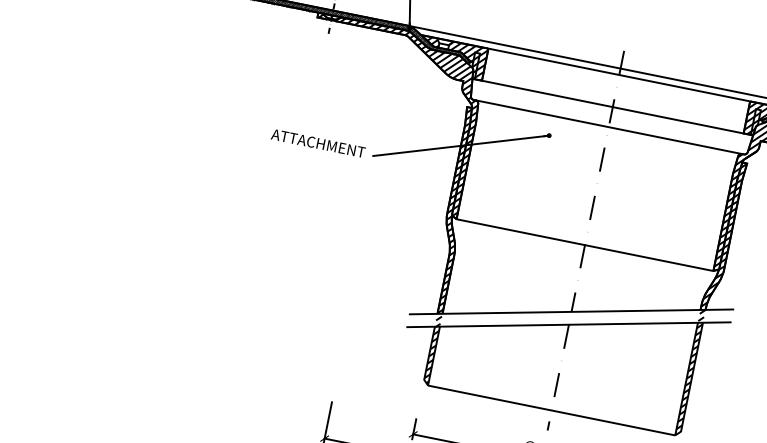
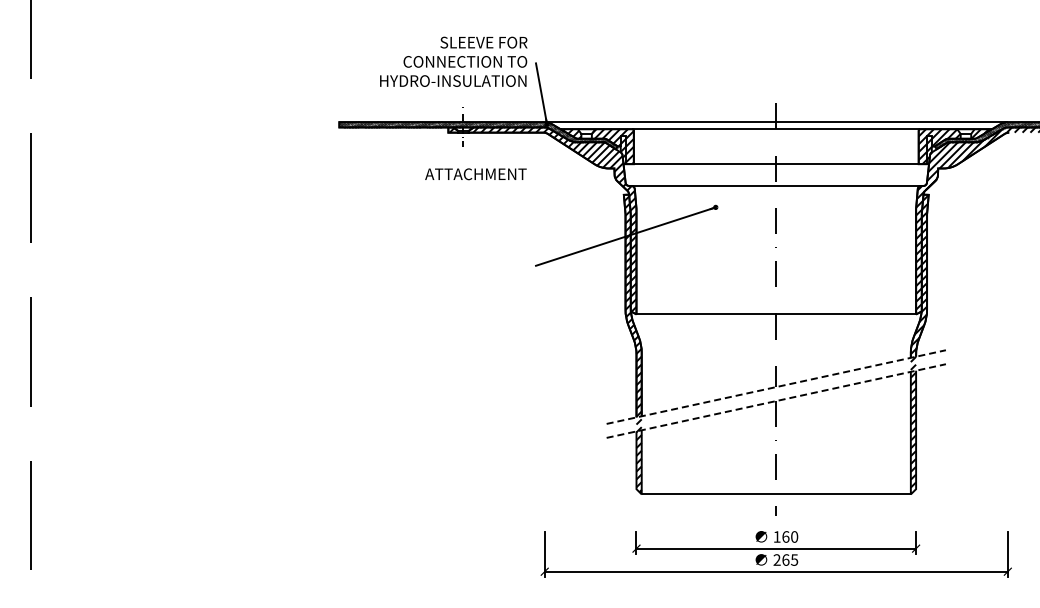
text: (317, 143) -> (475, 174), moved
line: (571, 312) -> (776, 387), solid -> dashed
line: (569, 325) -> (776, 401), solid -> dashed

